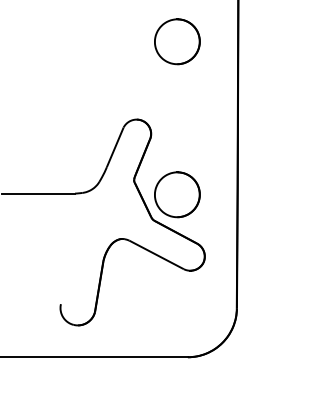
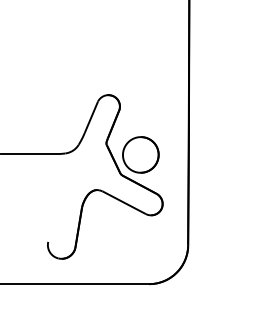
part: (177, 41) -> (140, 33), removed

